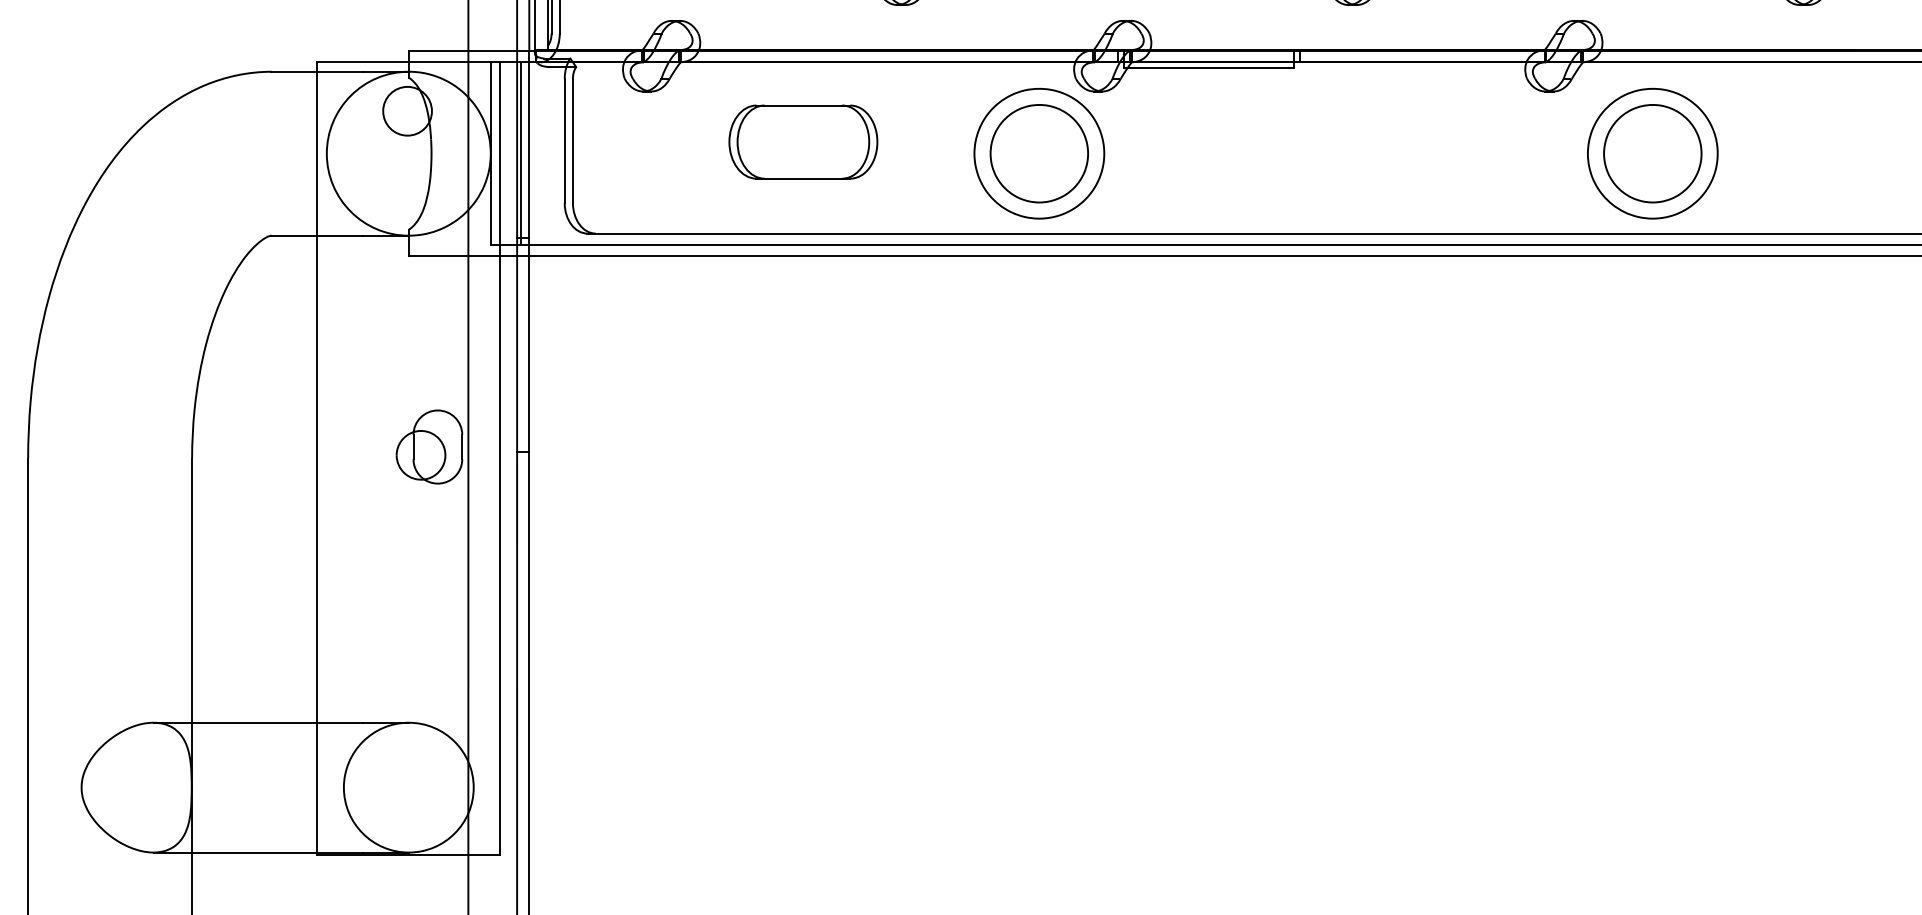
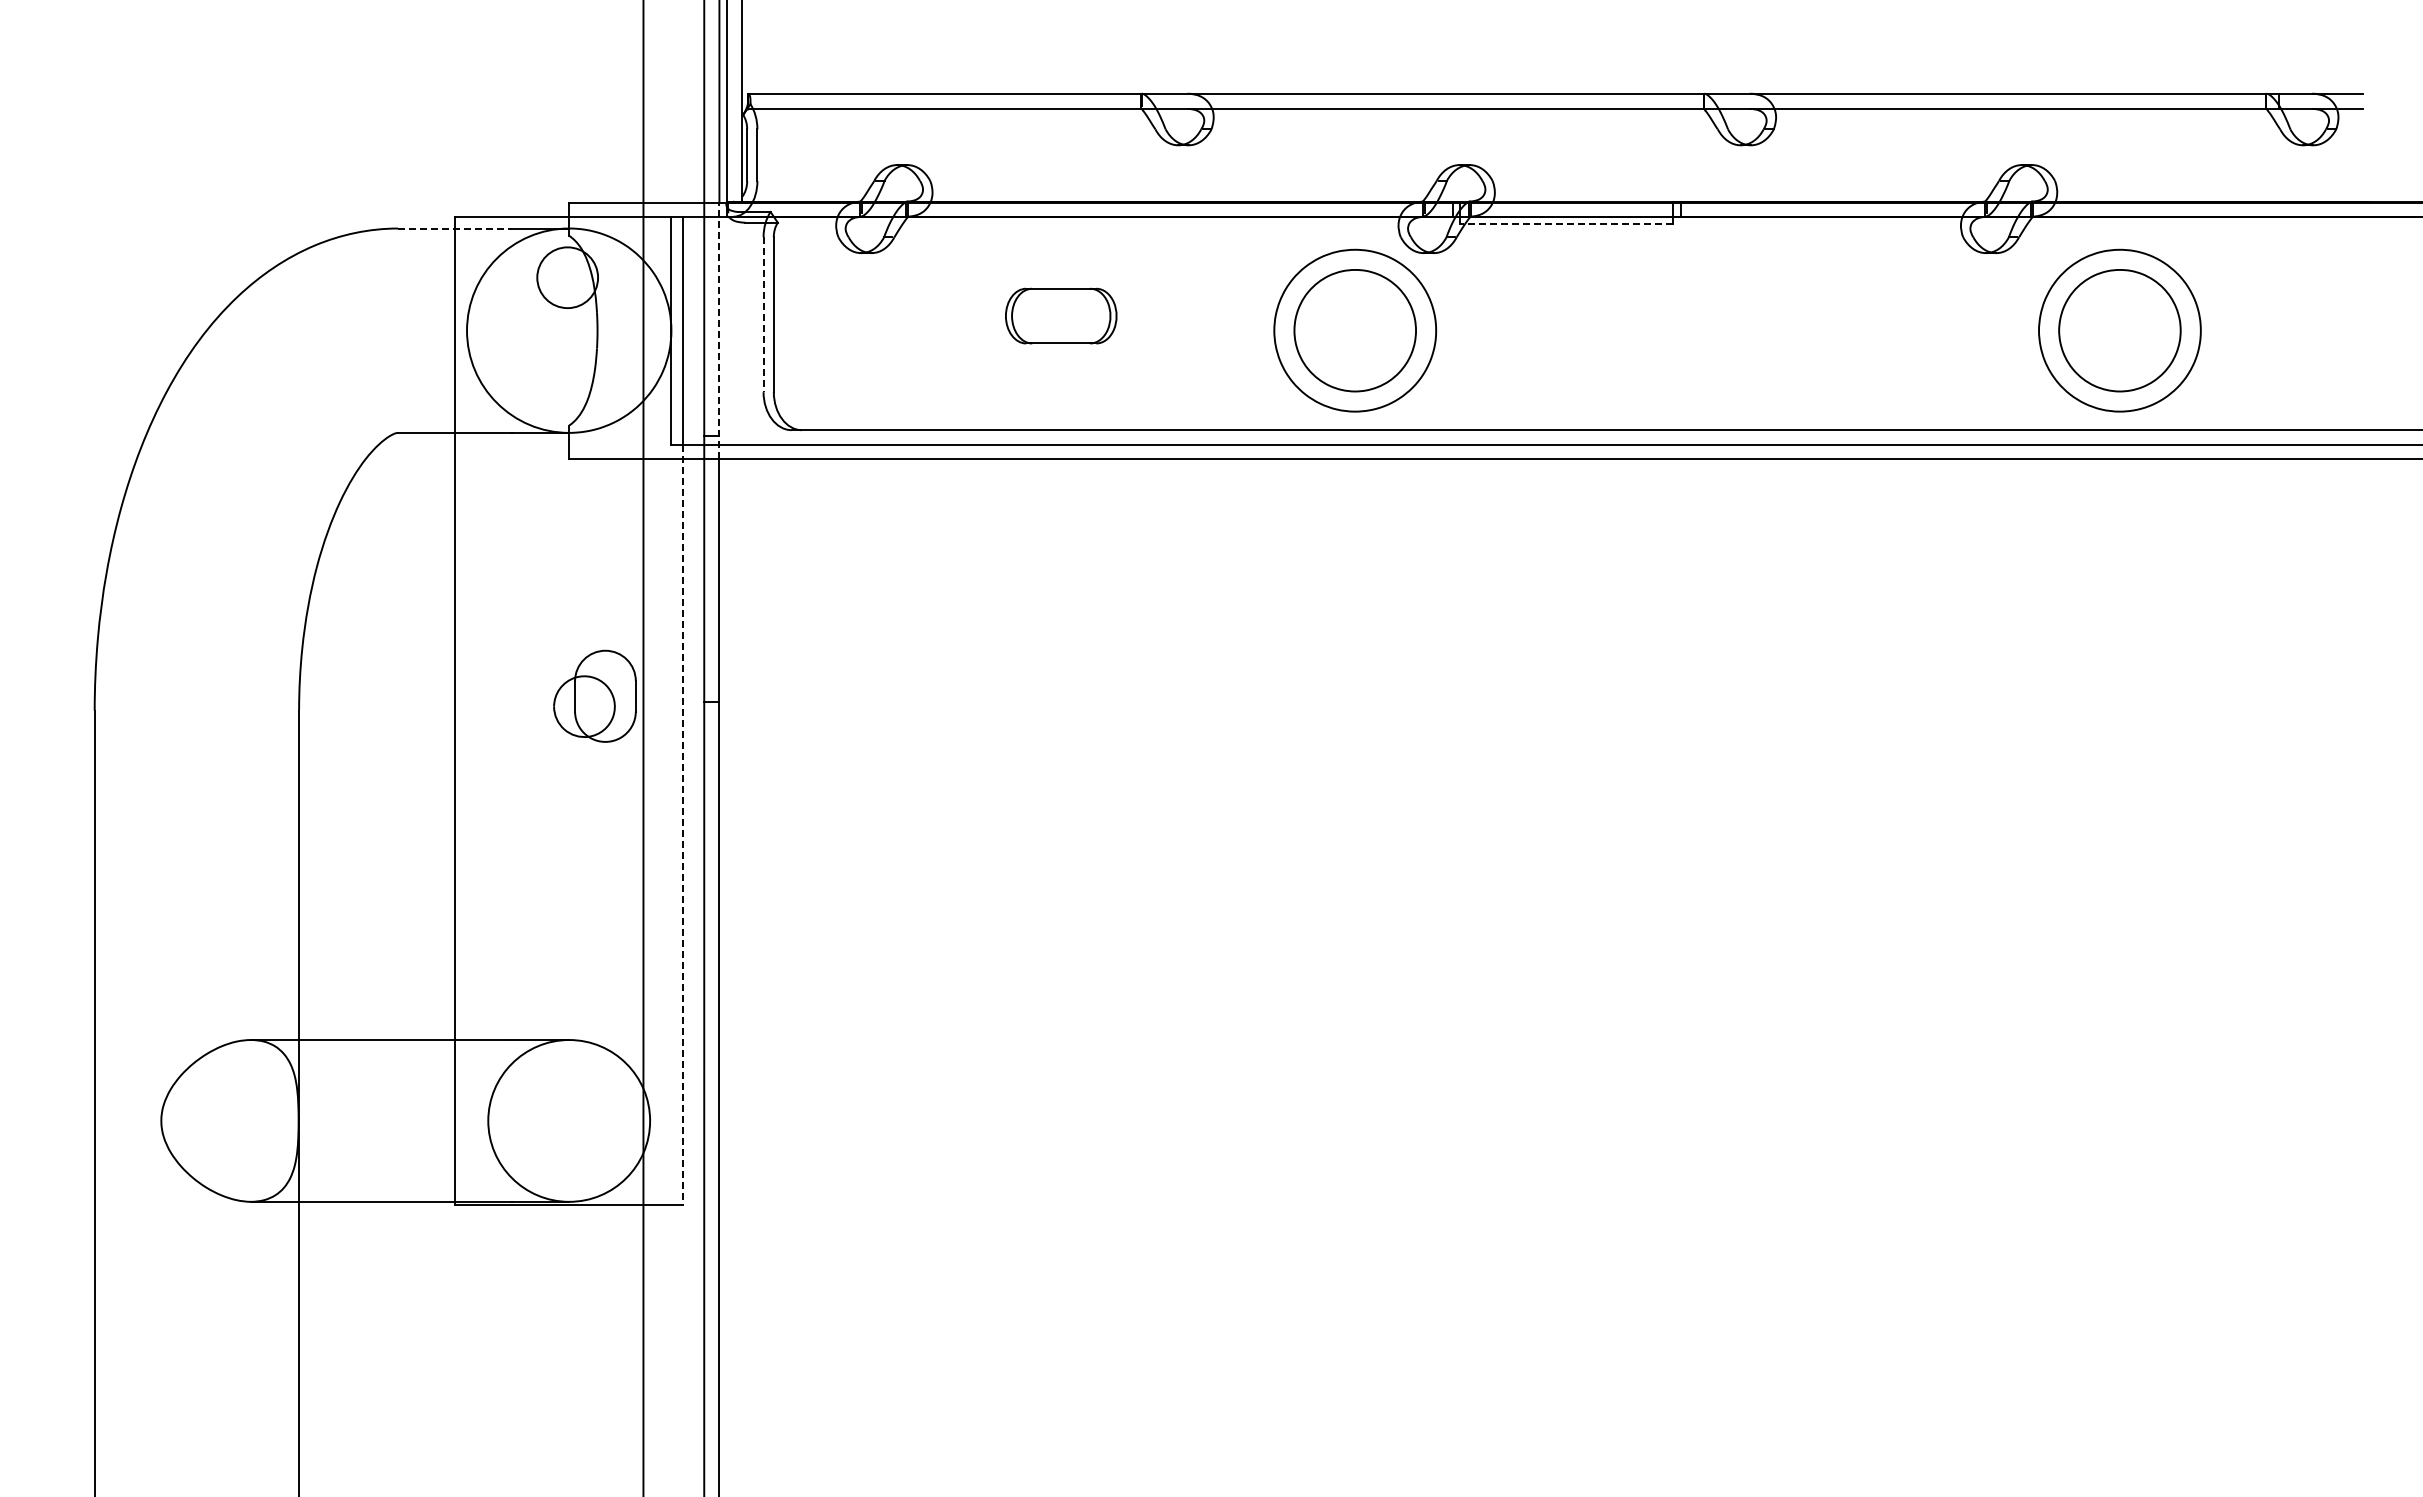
line: (1208, 68) -> (1566, 224), solid -> dashed
line: (316, 71) -> (454, 228), solid -> dashed
line: (564, 141) -> (763, 315), solid -> dashed
part: (803, 141) -> (1061, 315), size x0.6
line: (521, 153) -> (709, 330), removed
line: (529, 153) -> (719, 330), solid -> dashed
line: (500, 549) -> (683, 824), solid -> dashed

